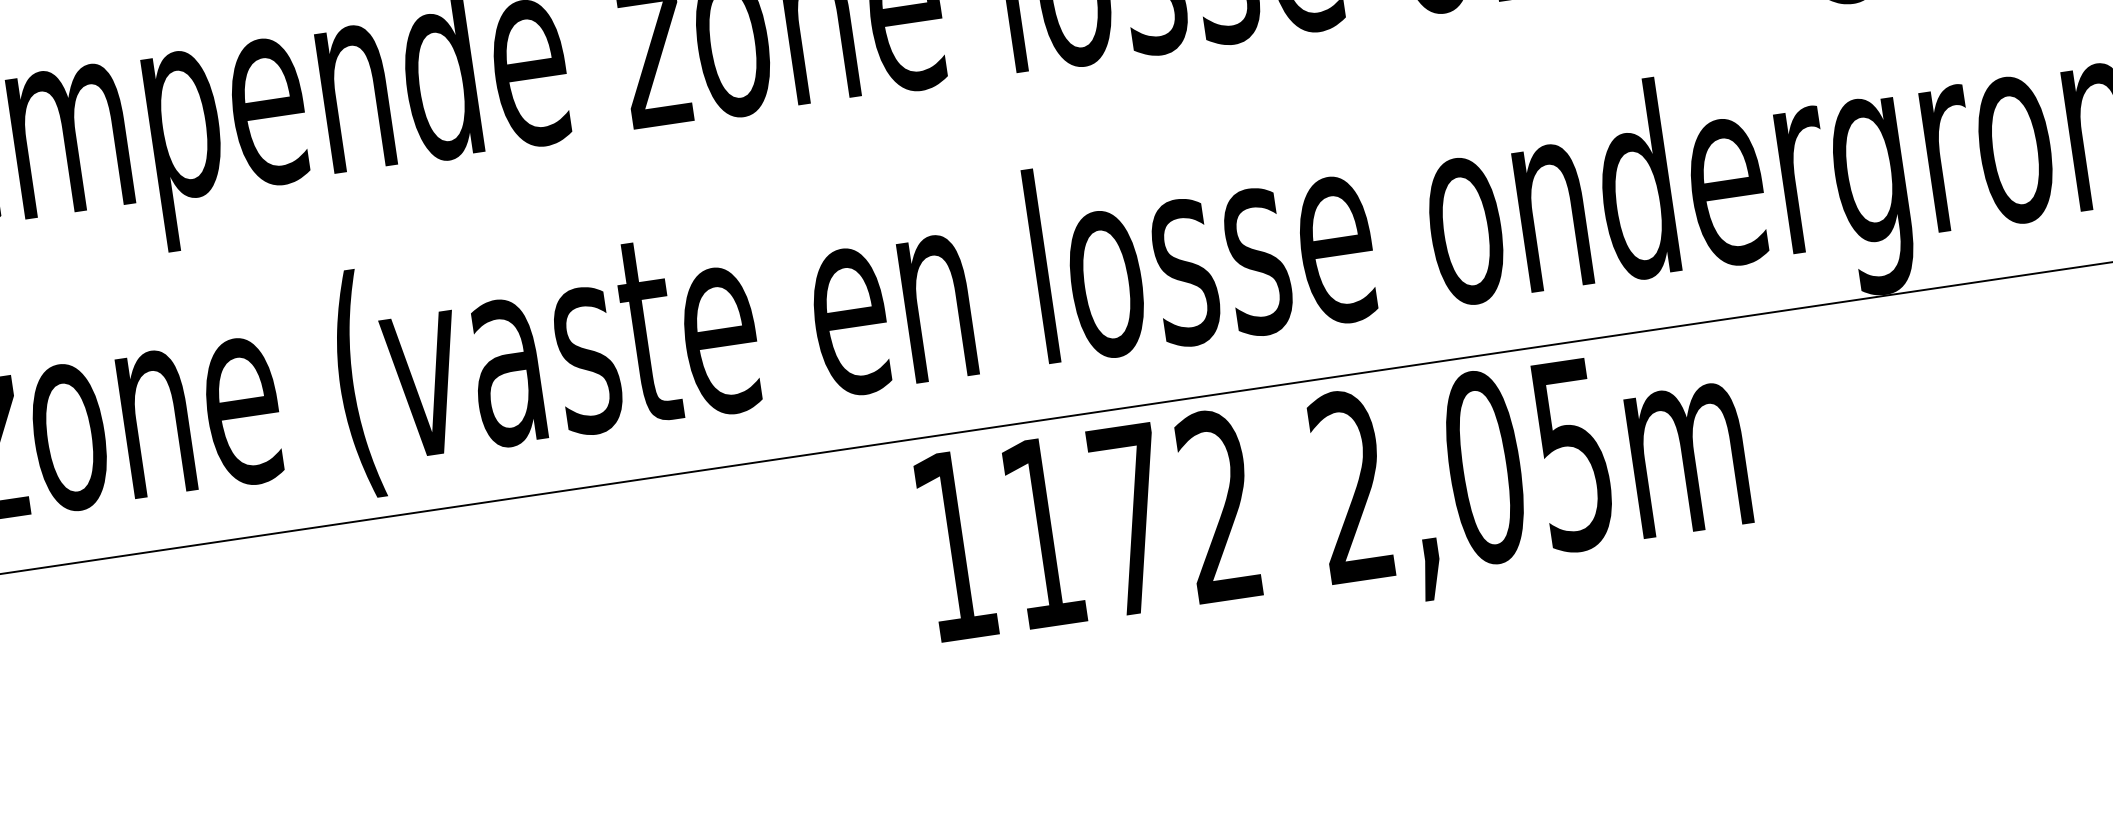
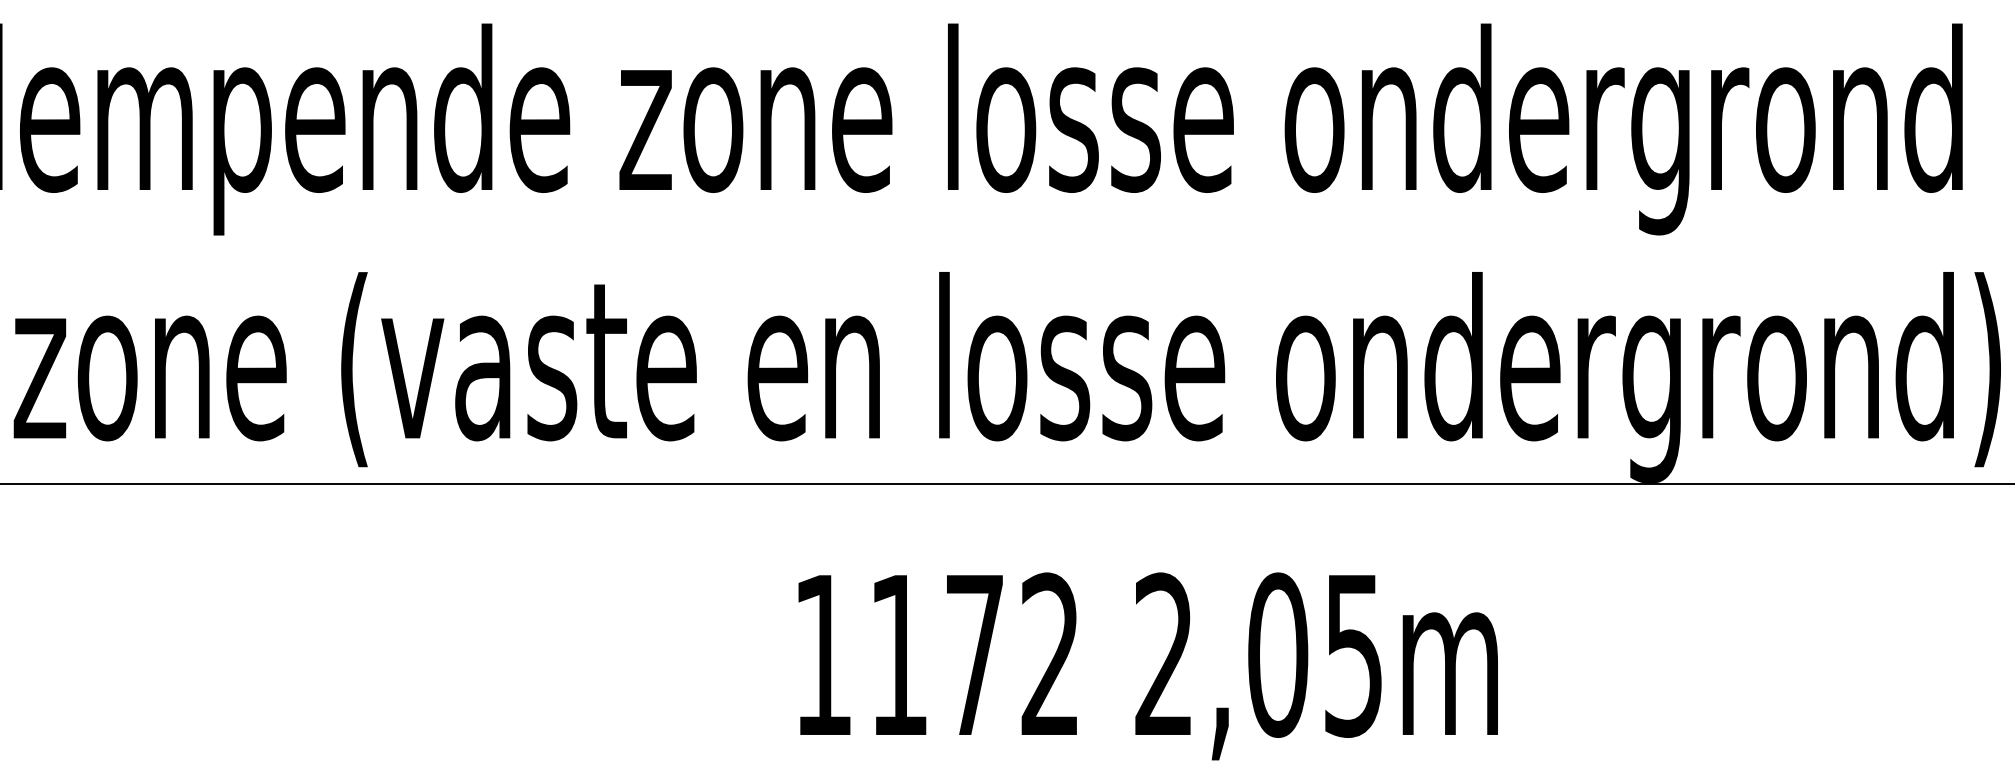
text: (1334, 503) -> (1147, 666), moved

